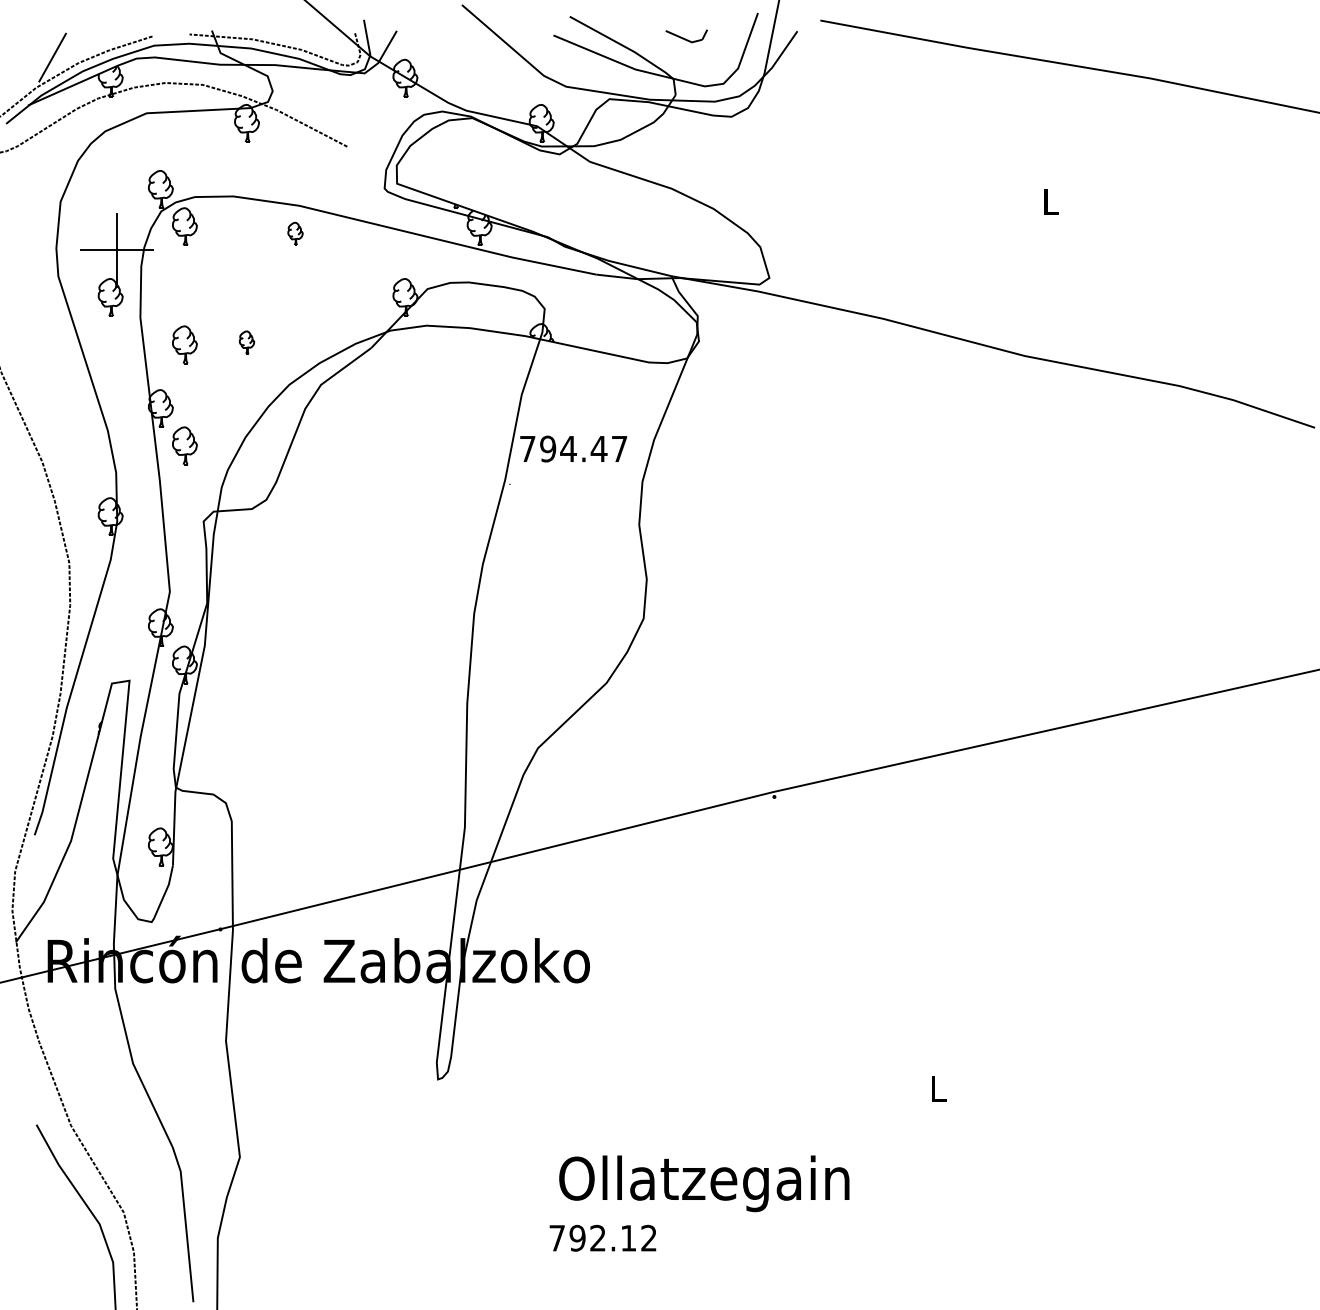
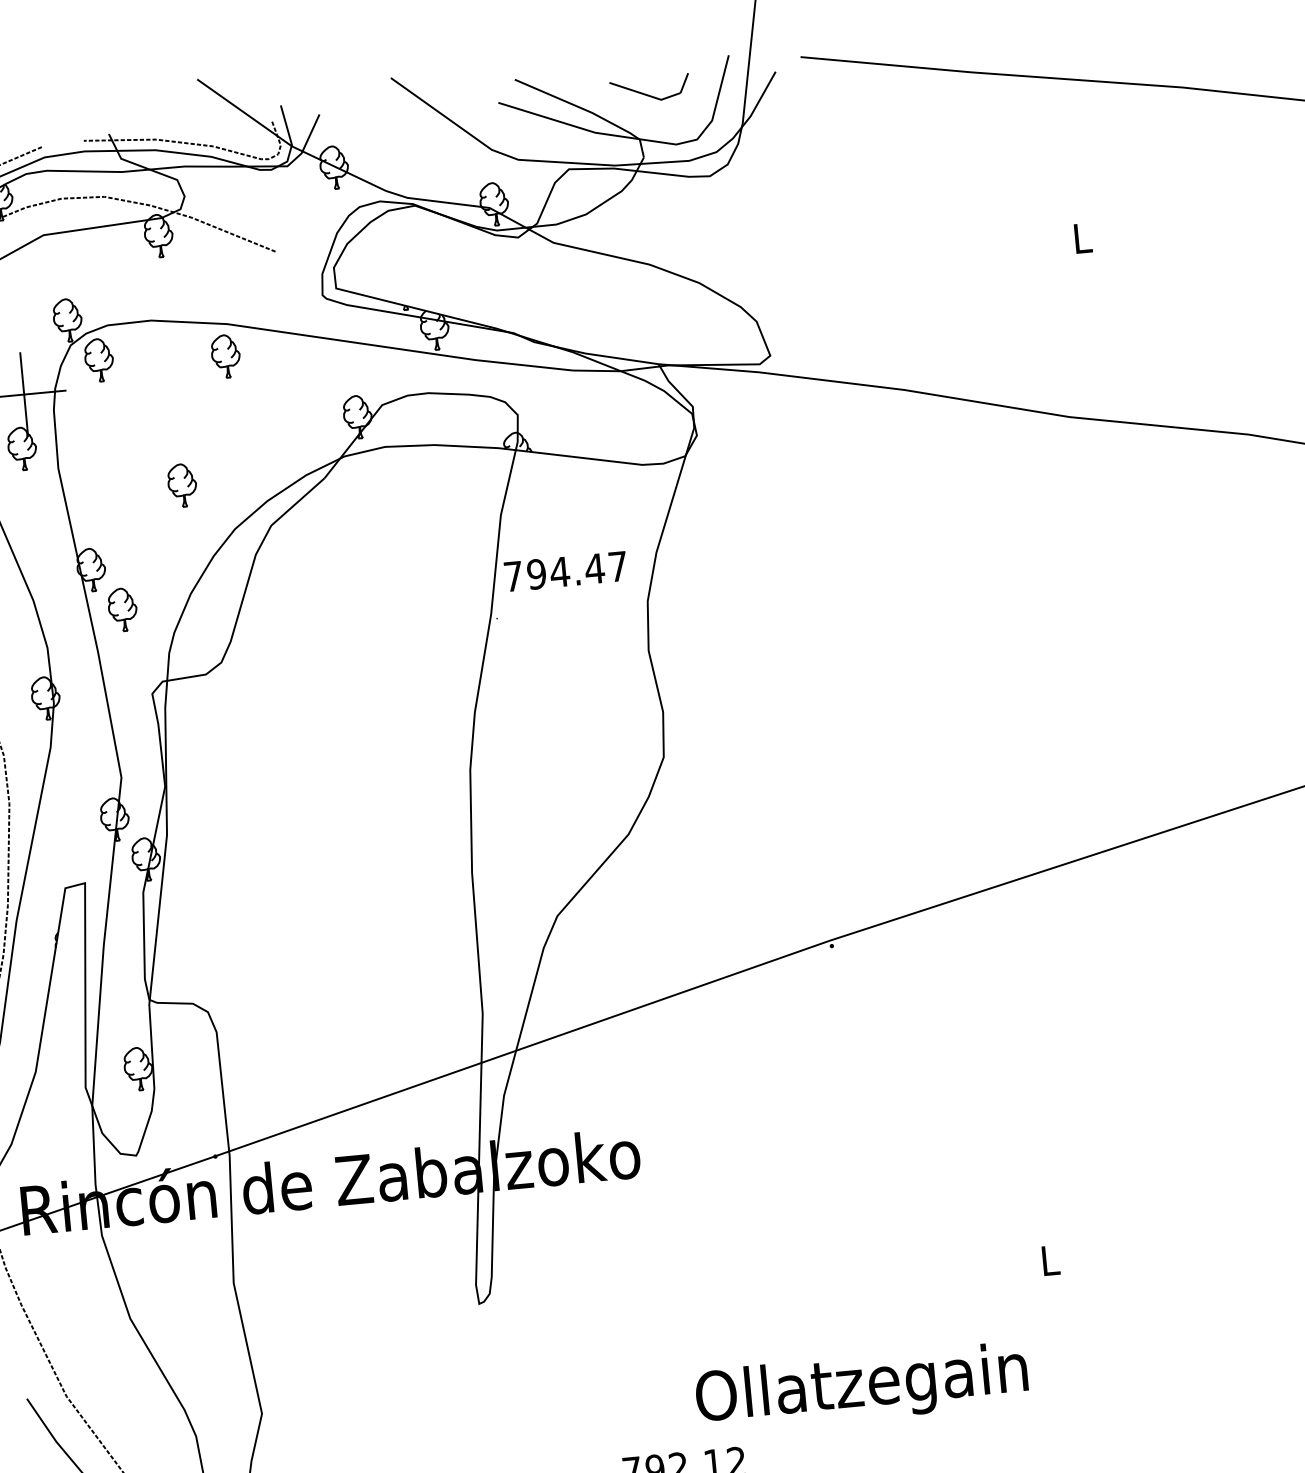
part: (686, 36) -> (649, 89), size x1.67
part: (295, 233) -> (225, 356), size x1.67
part: (246, 342) -> (181, 485), size x1.67
part: (184, 344) -> (111, 494), removed
text: (704, 1183) -> (862, 1387), moved

